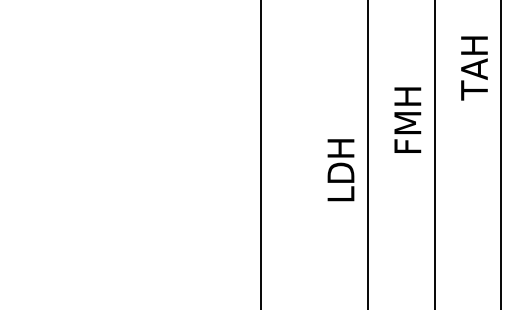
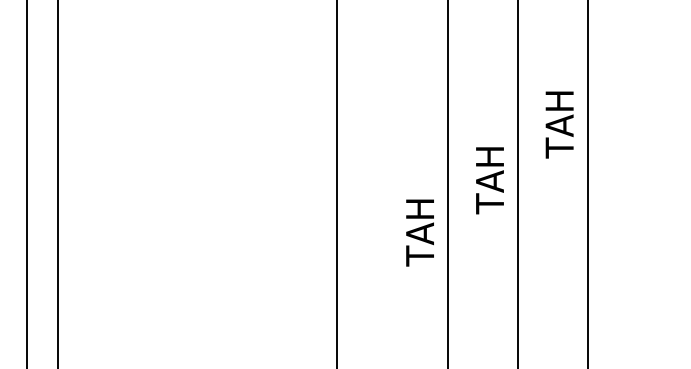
text: (407, 120) -> (489, 179), FMH -> TAH
text: (340, 171) -> (419, 232), LDH -> TAH

